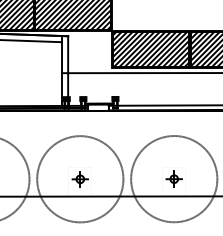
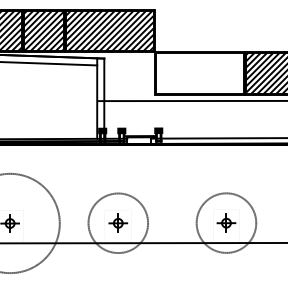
hatch: (150, 49) -> (199, 73), removed
circle: (79, 178) -> (117, 222), size x0.6
circle: (174, 178) -> (226, 222), size x0.6

